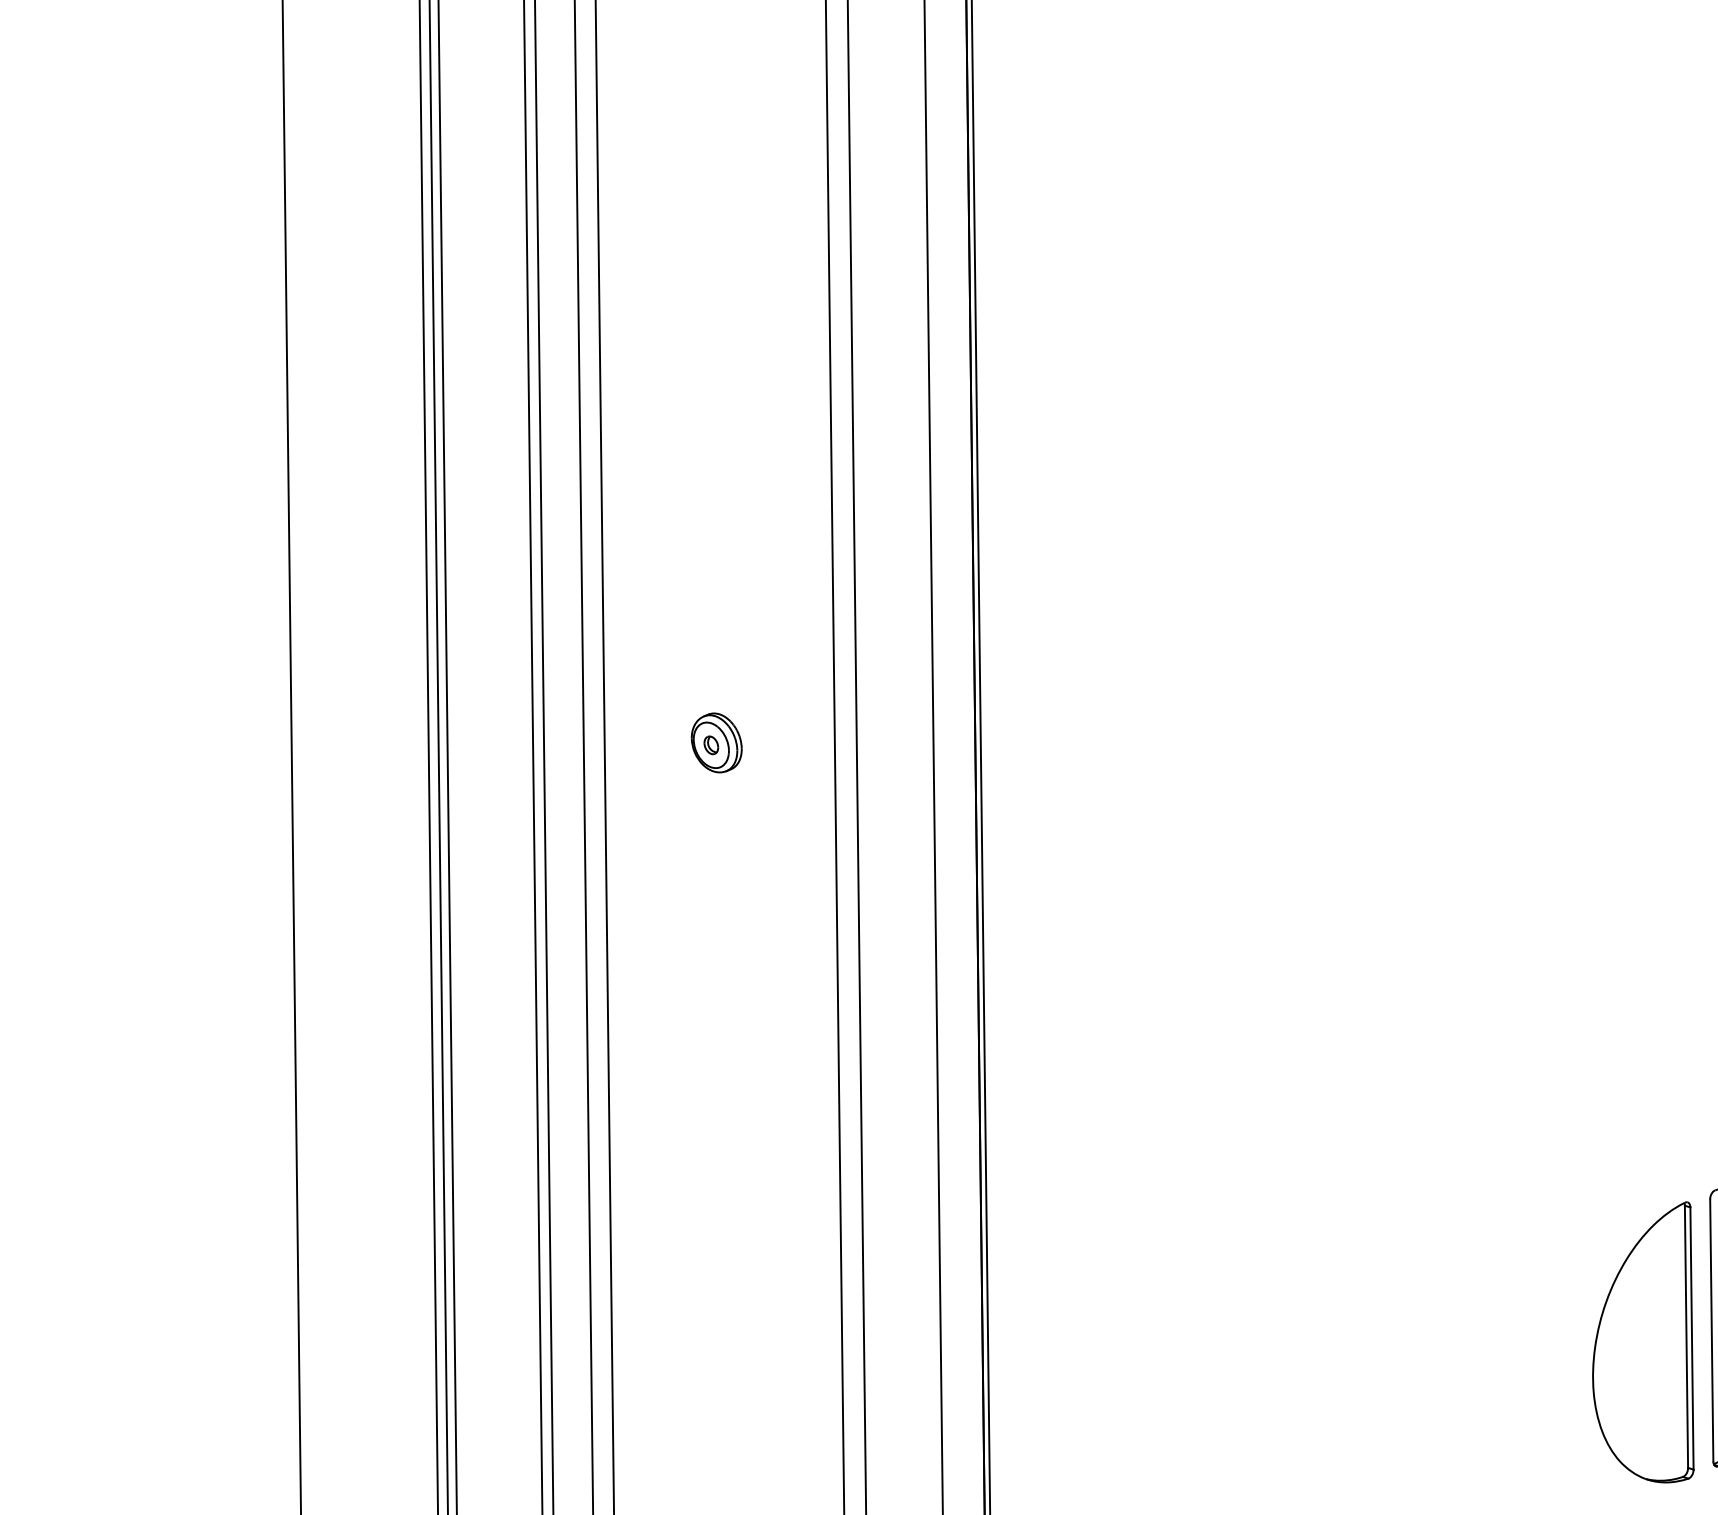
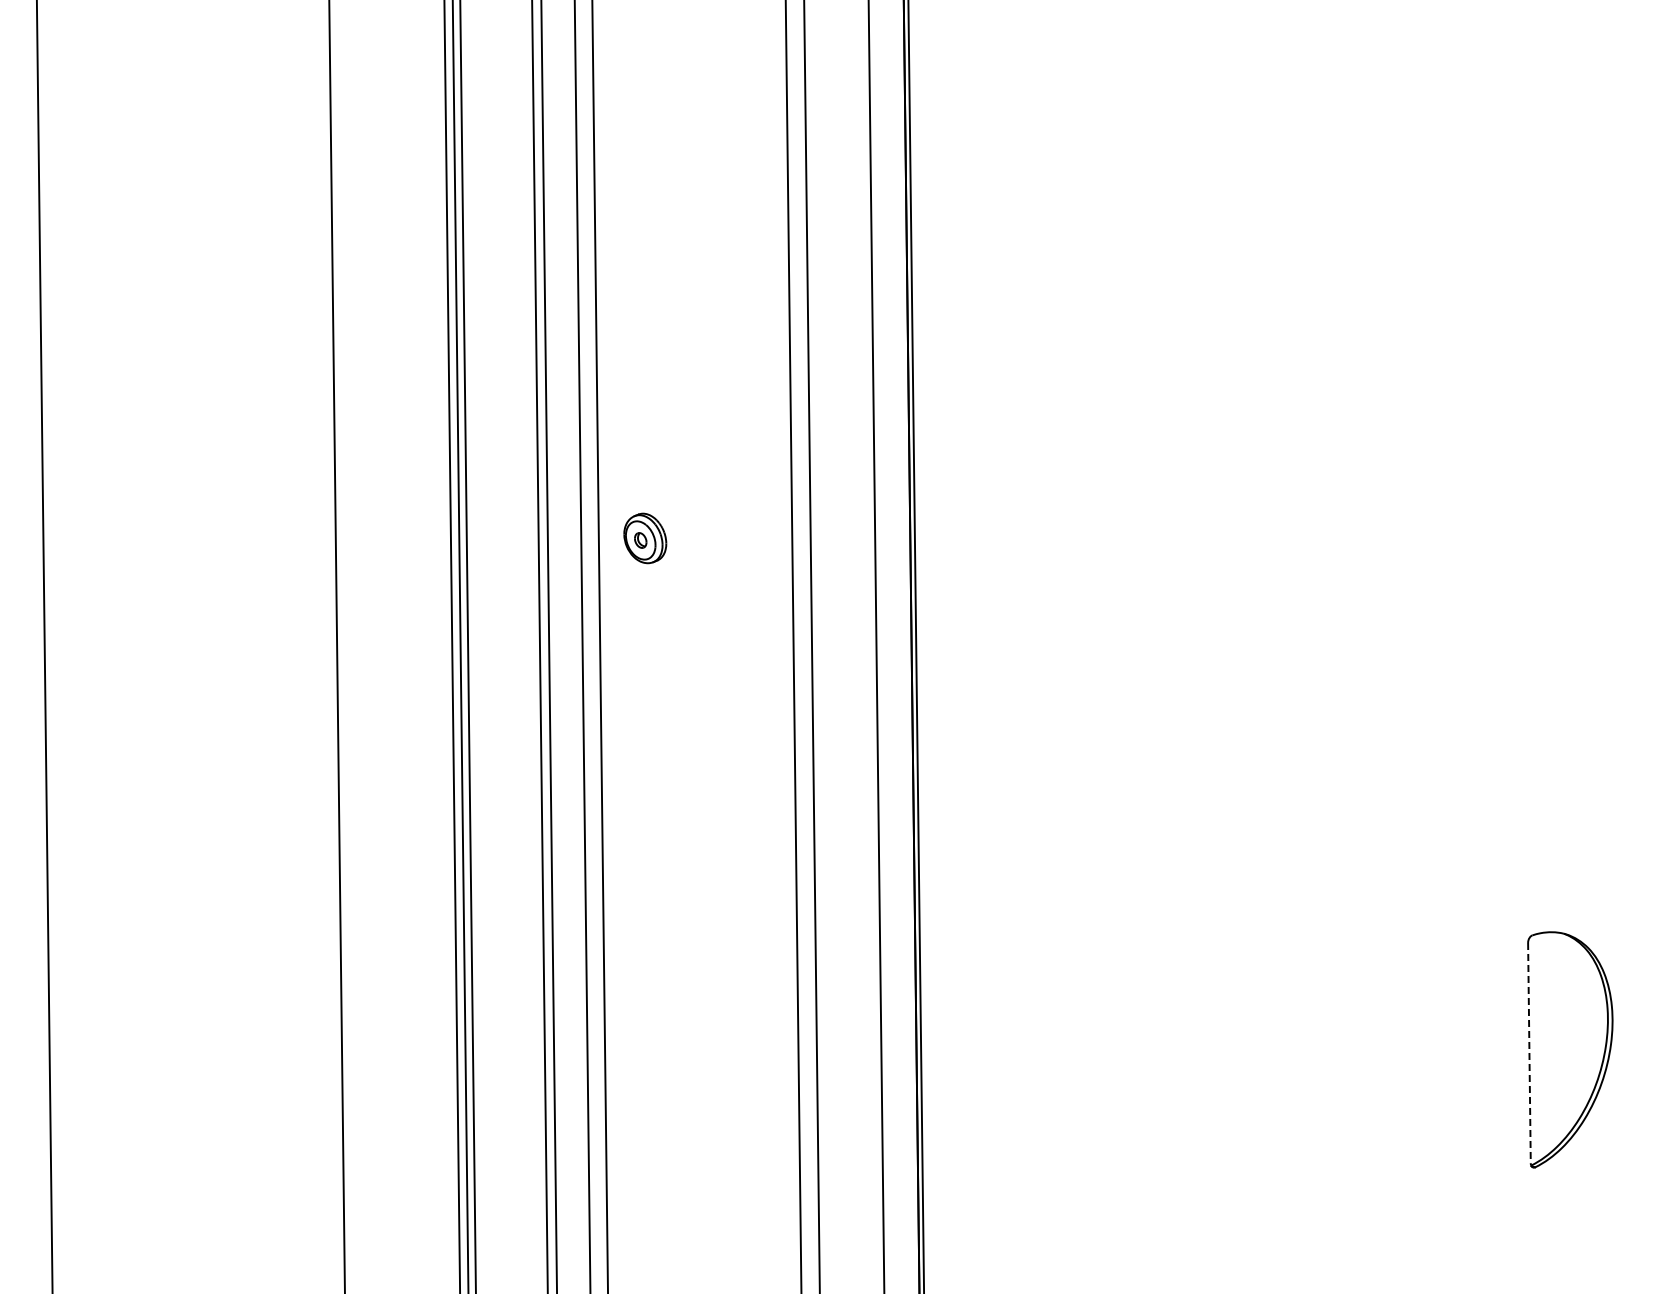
part: (717, 742) -> (645, 538), moved
line: (1711, 1330) -> (1529, 1053), solid -> dashed
part: (1642, 1341) -> (1471, 1062), removed

